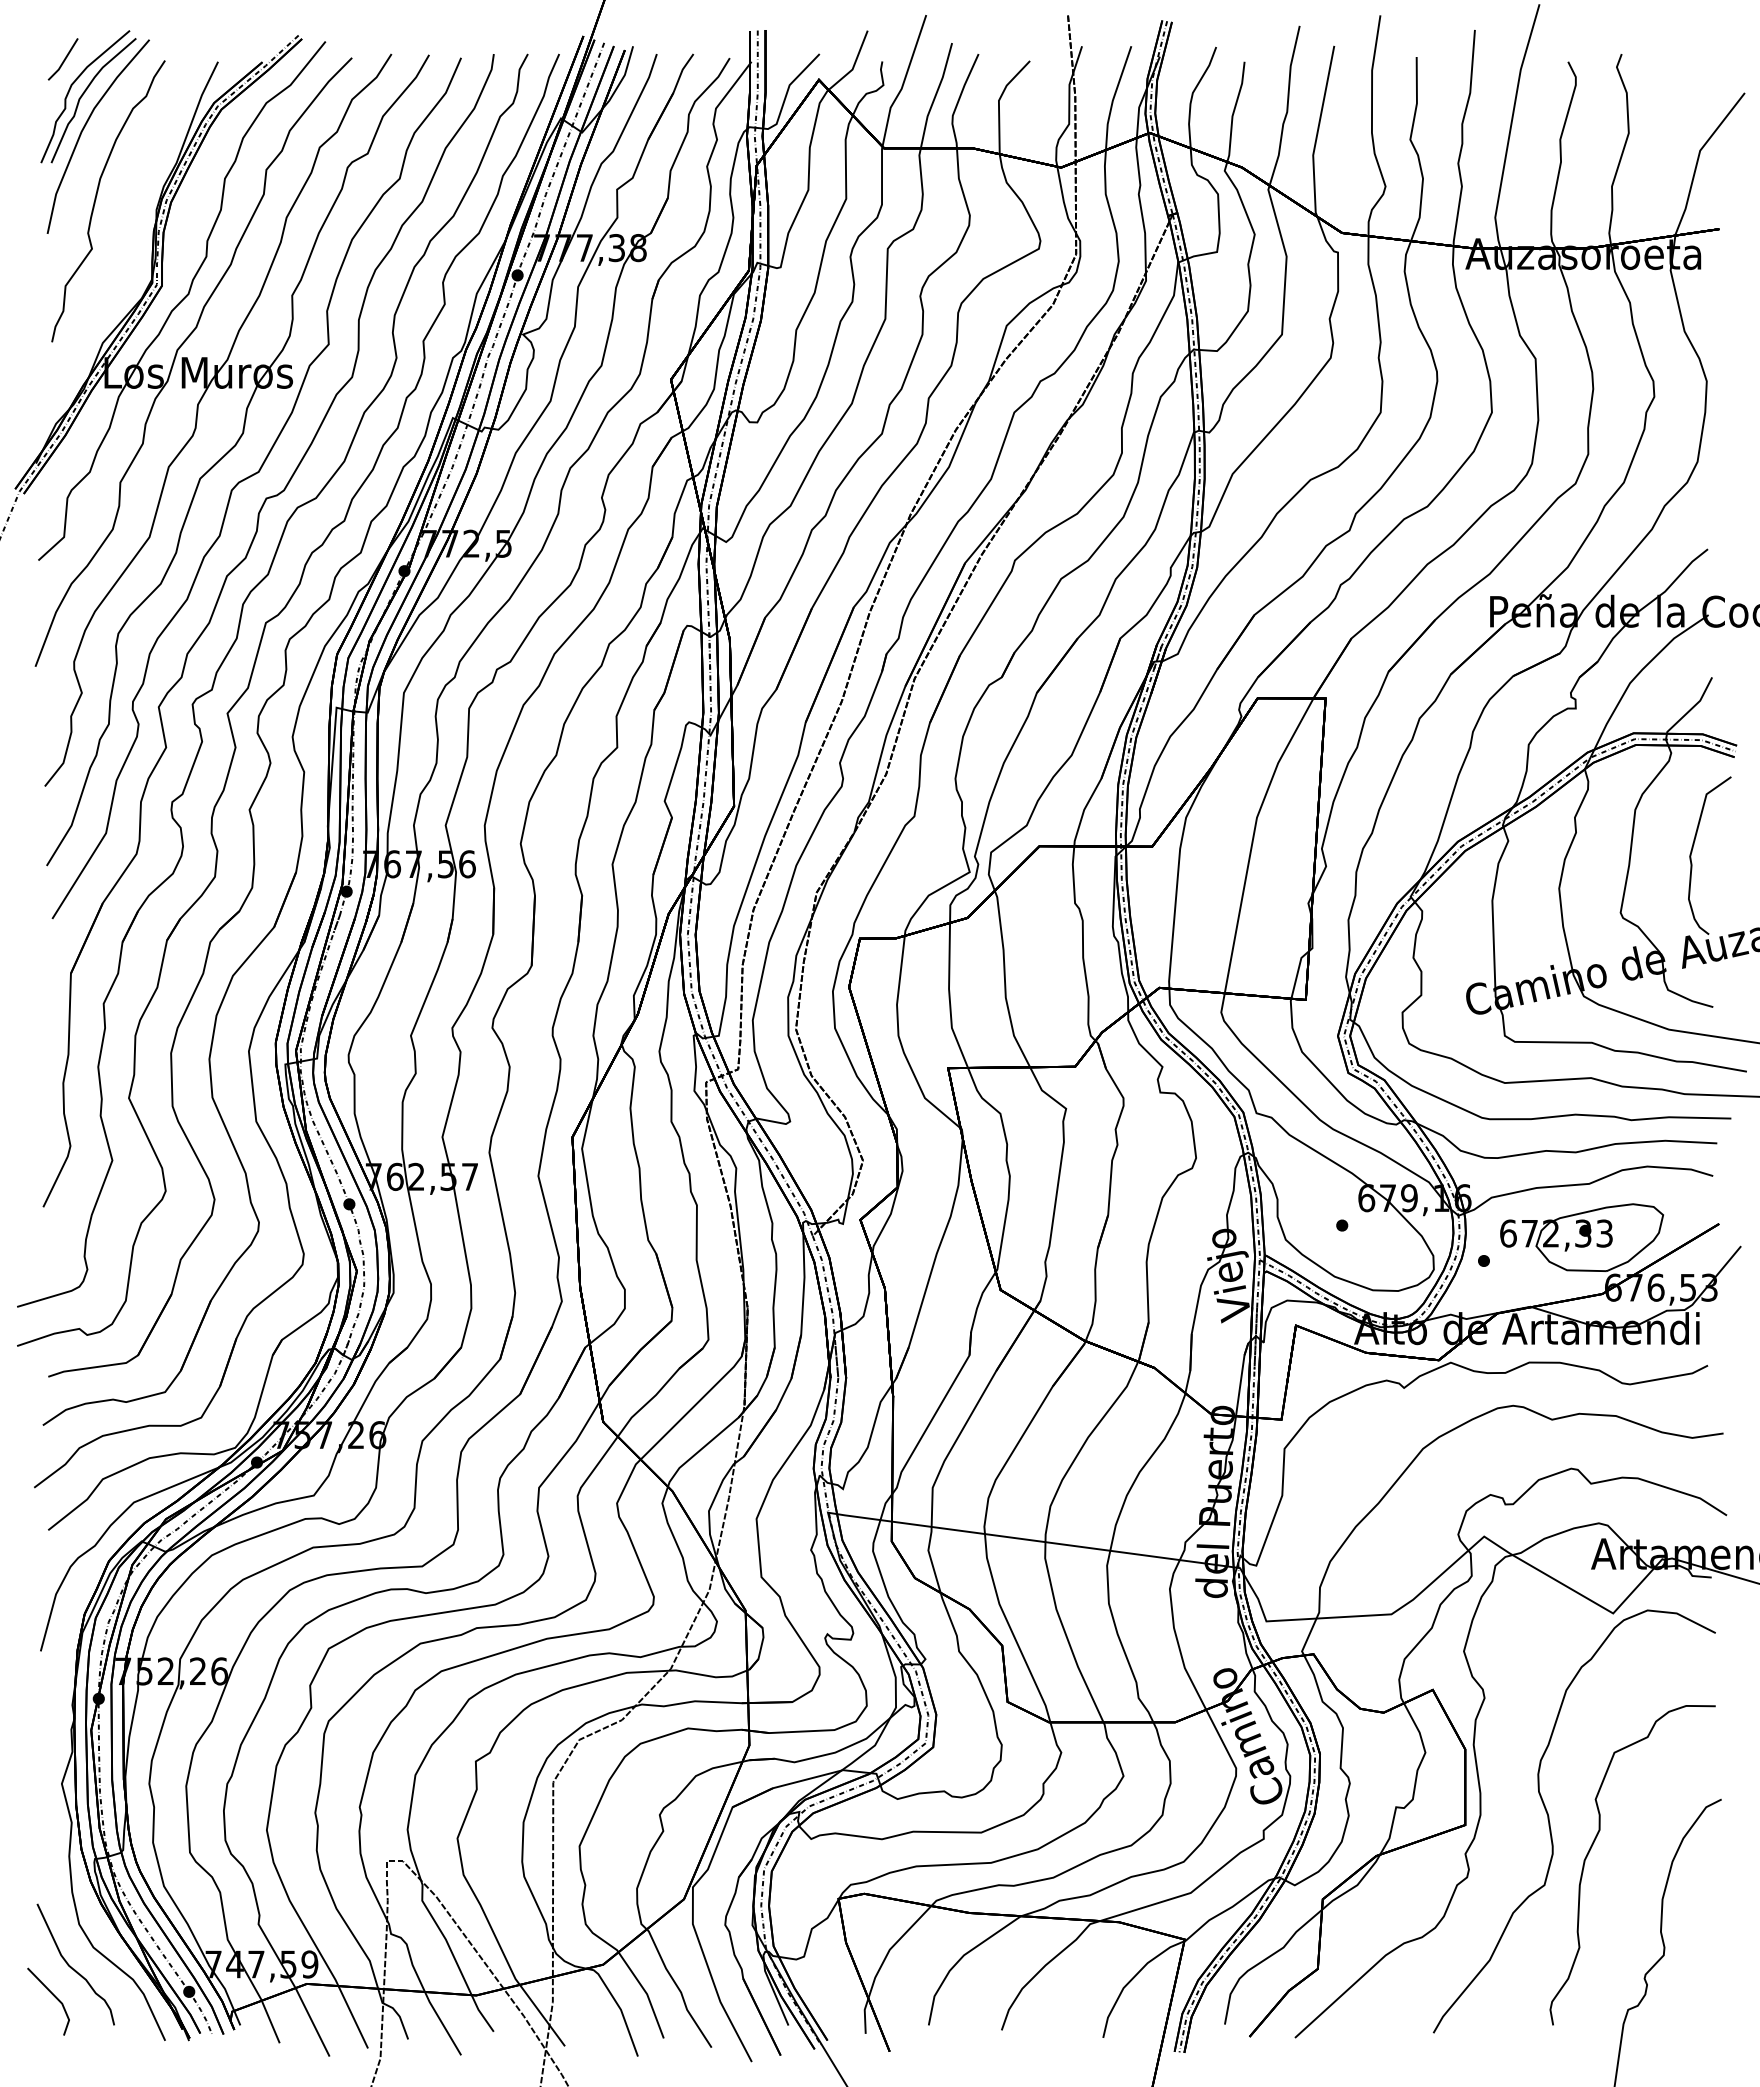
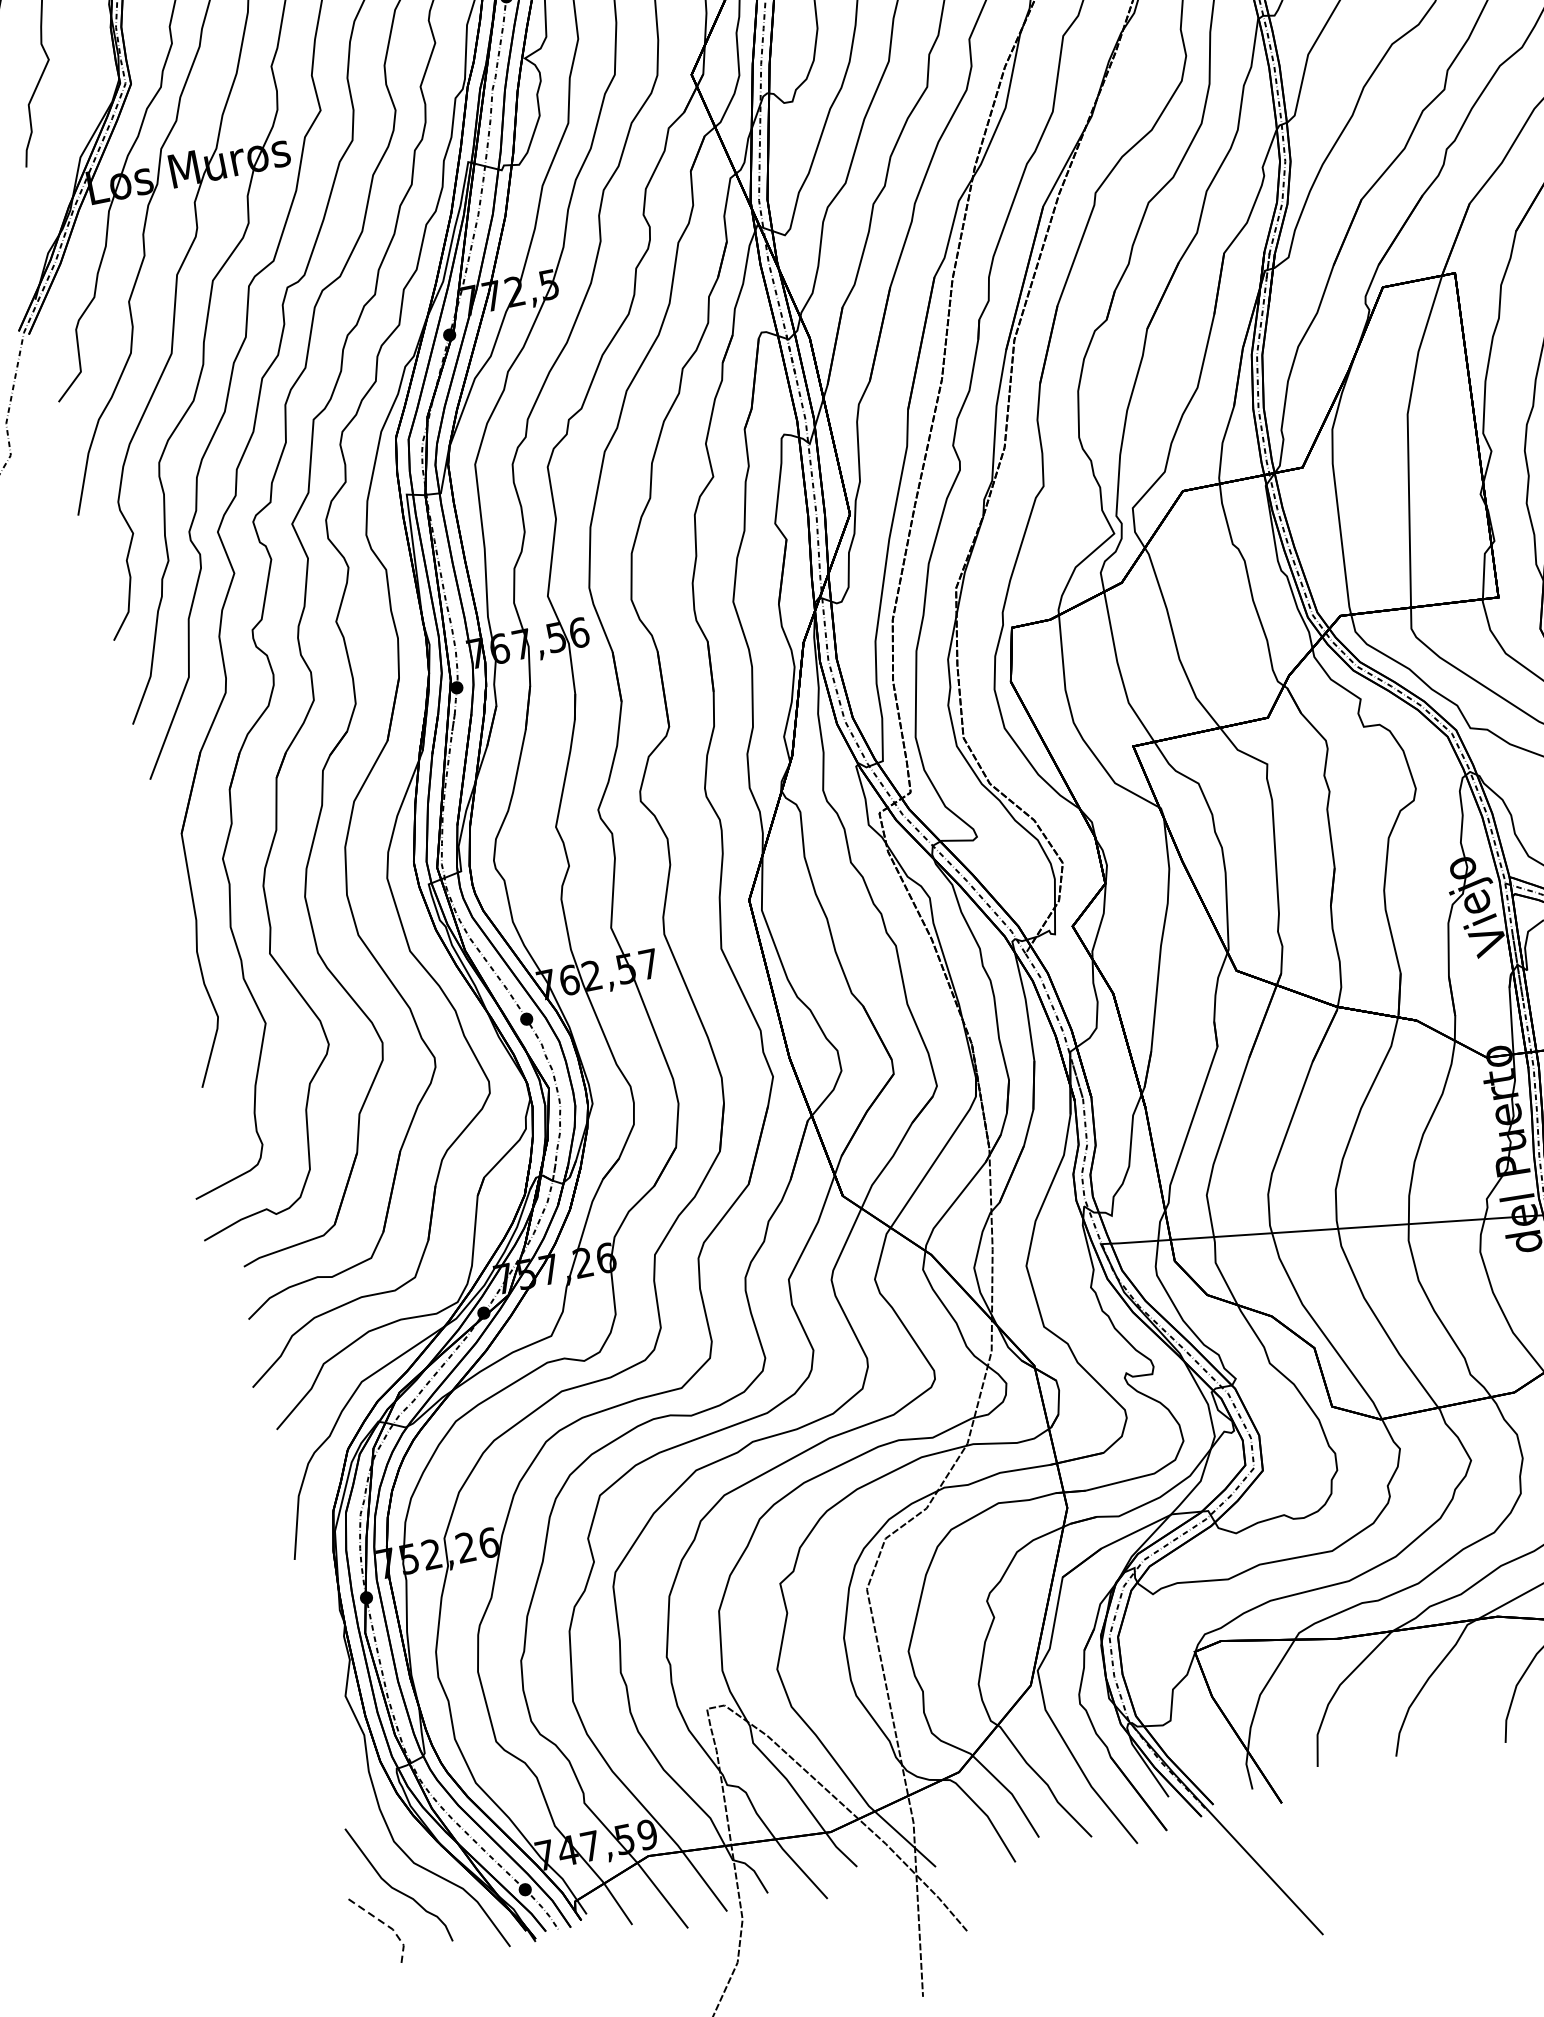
line: (58, 1999) -> (388, 1925), solid -> dashed

